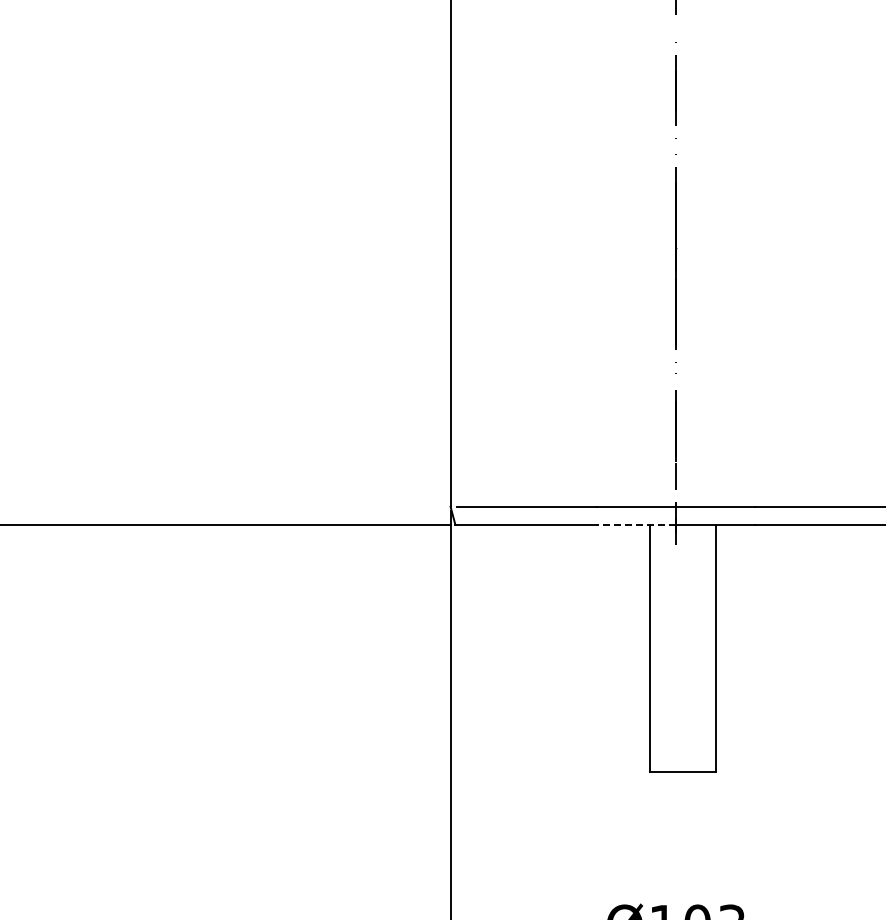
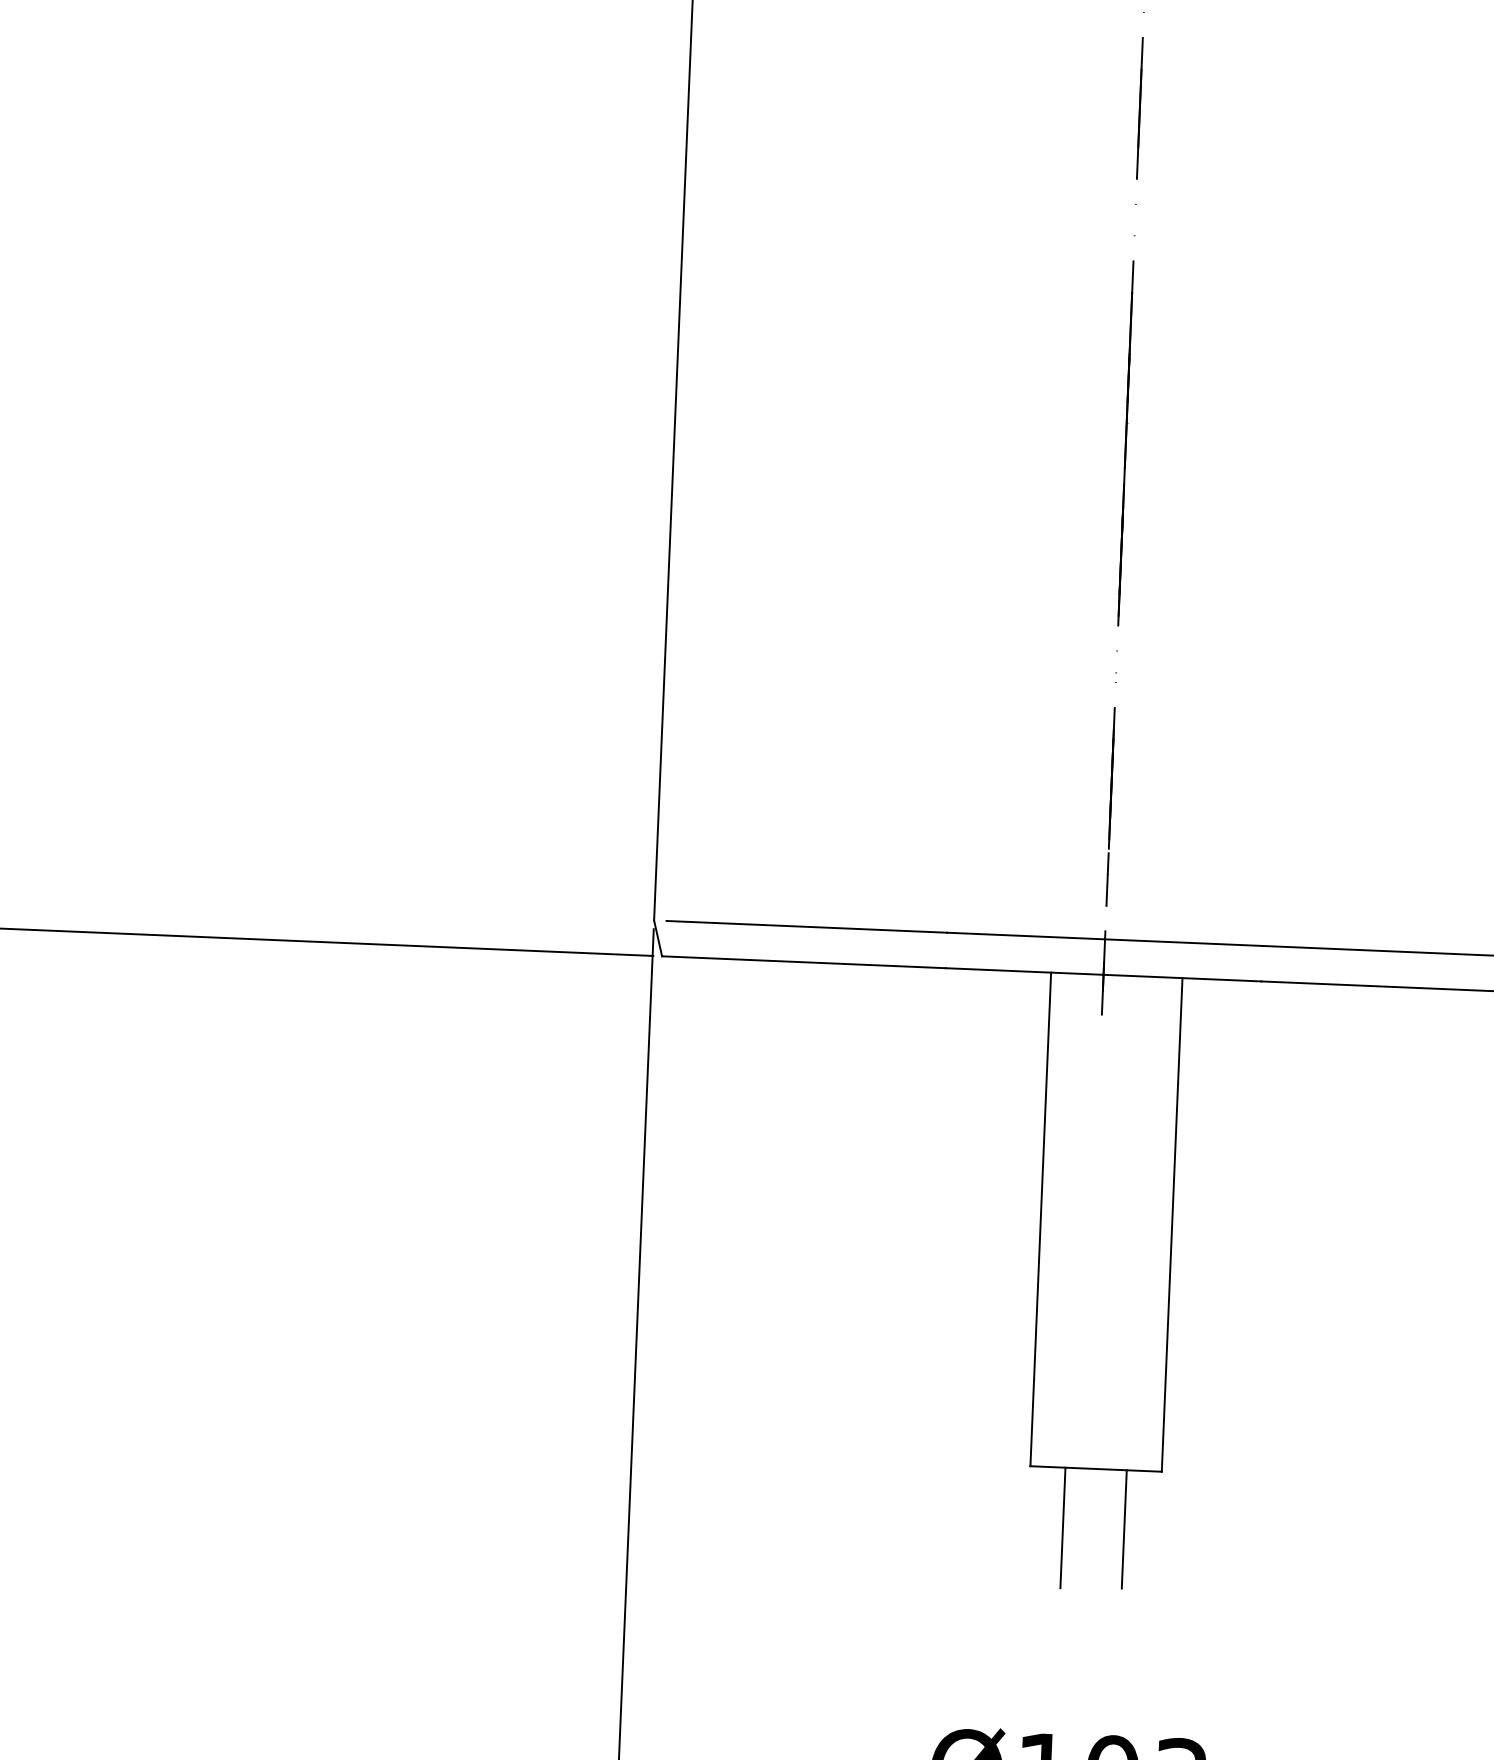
line: (636, 524) -> (1023, 971), dashed -> solid
line: (667, 801) -> (1062, 1527), added
line: (698, 801) -> (1124, 1529), added

